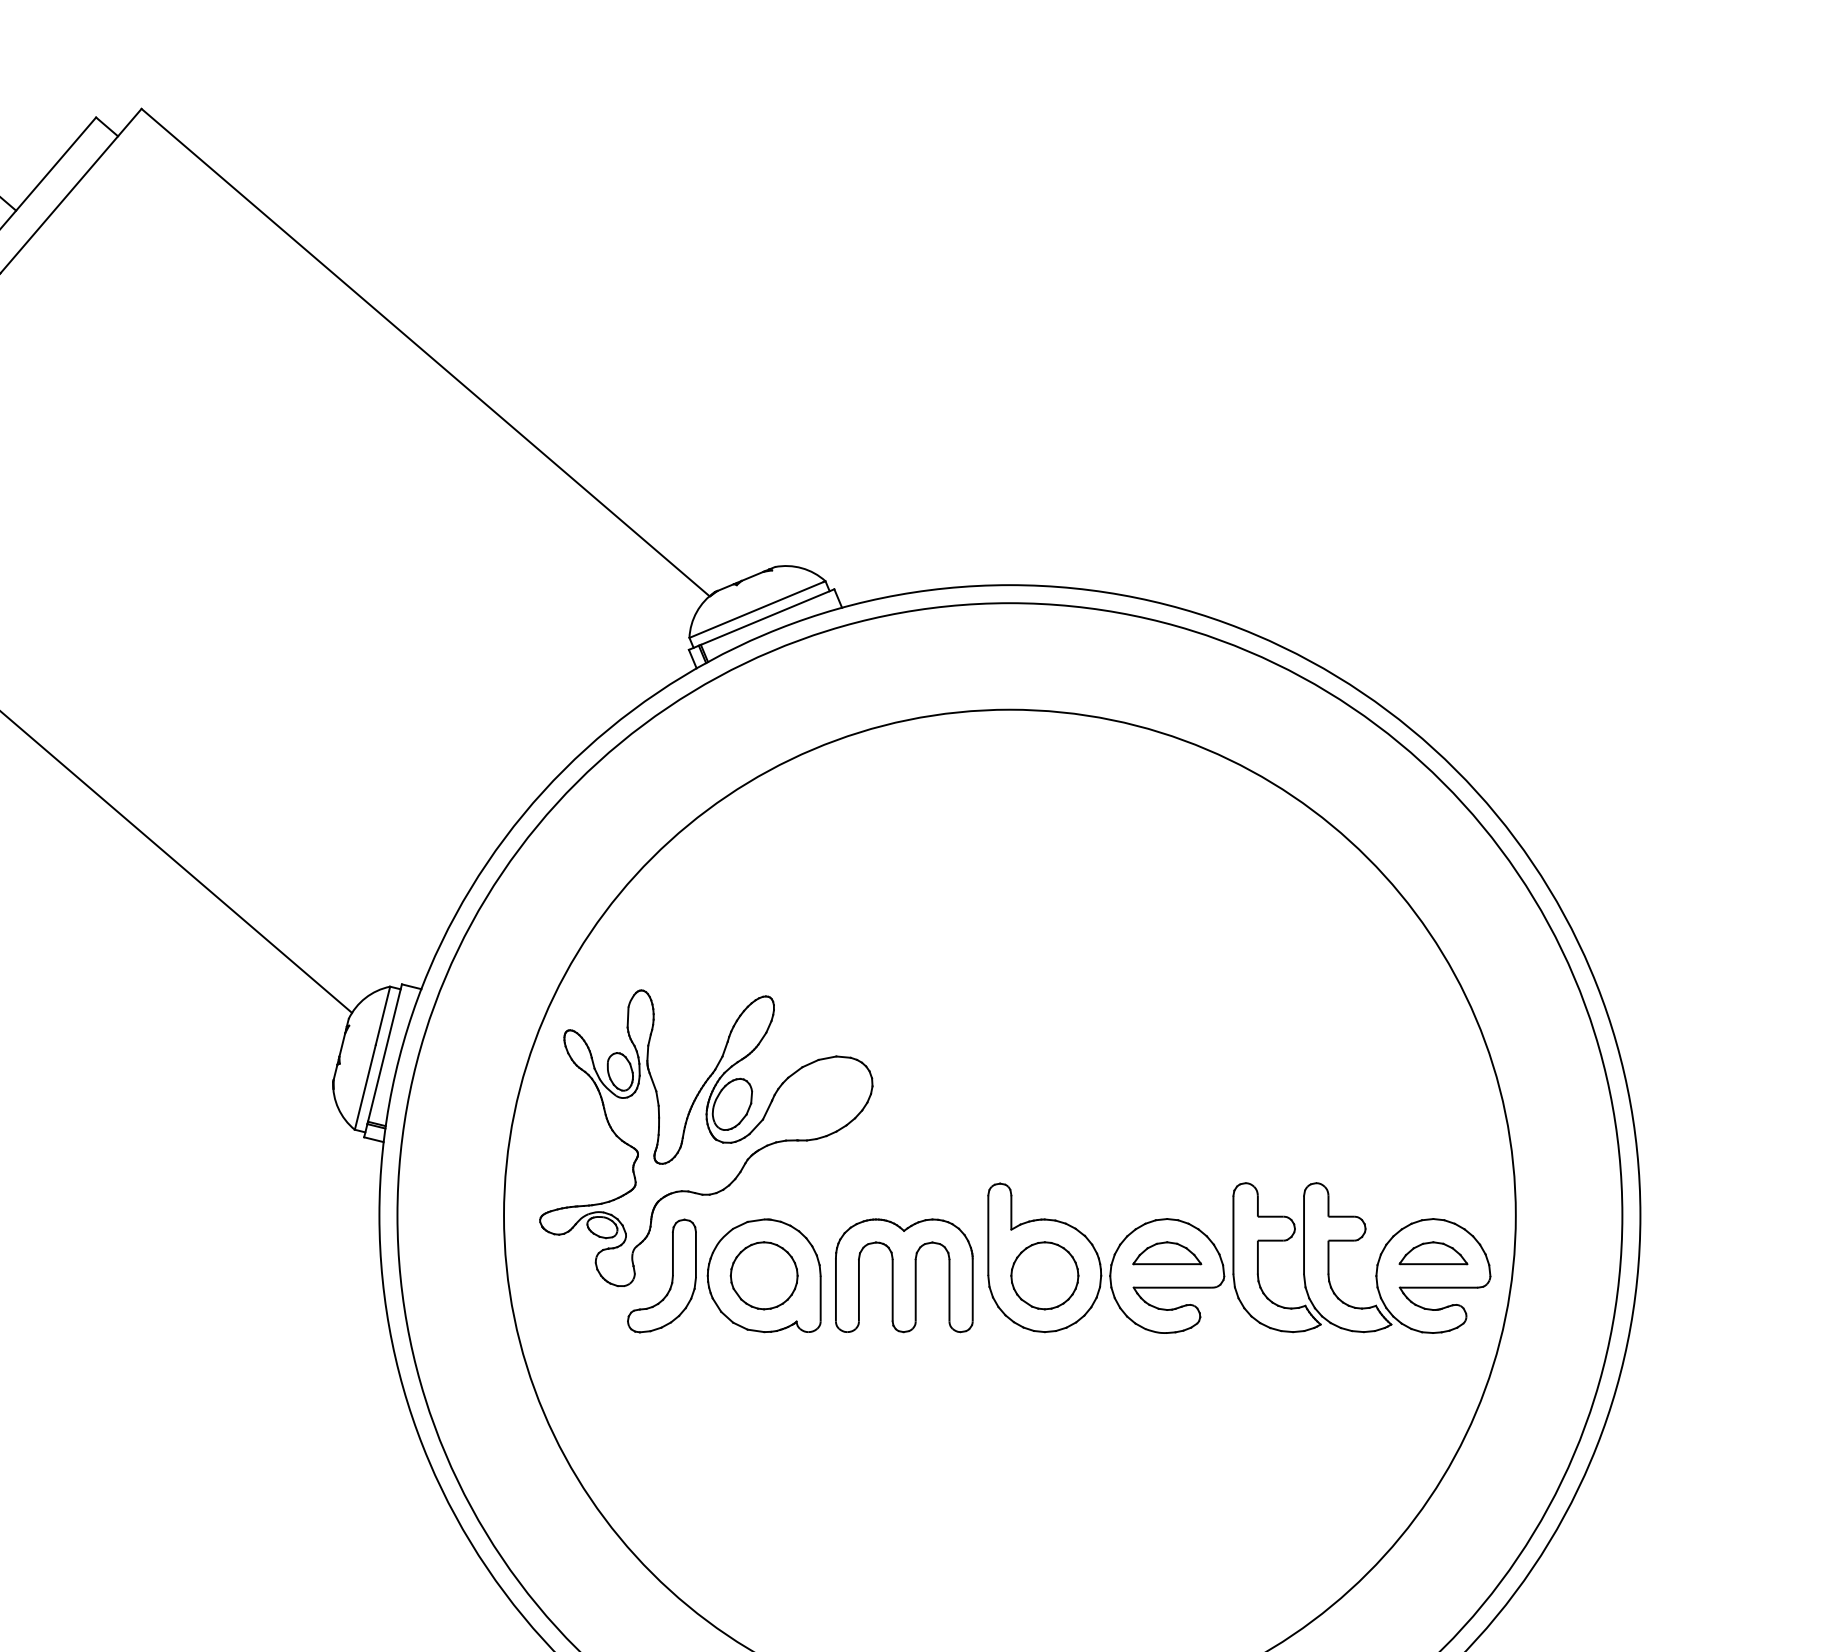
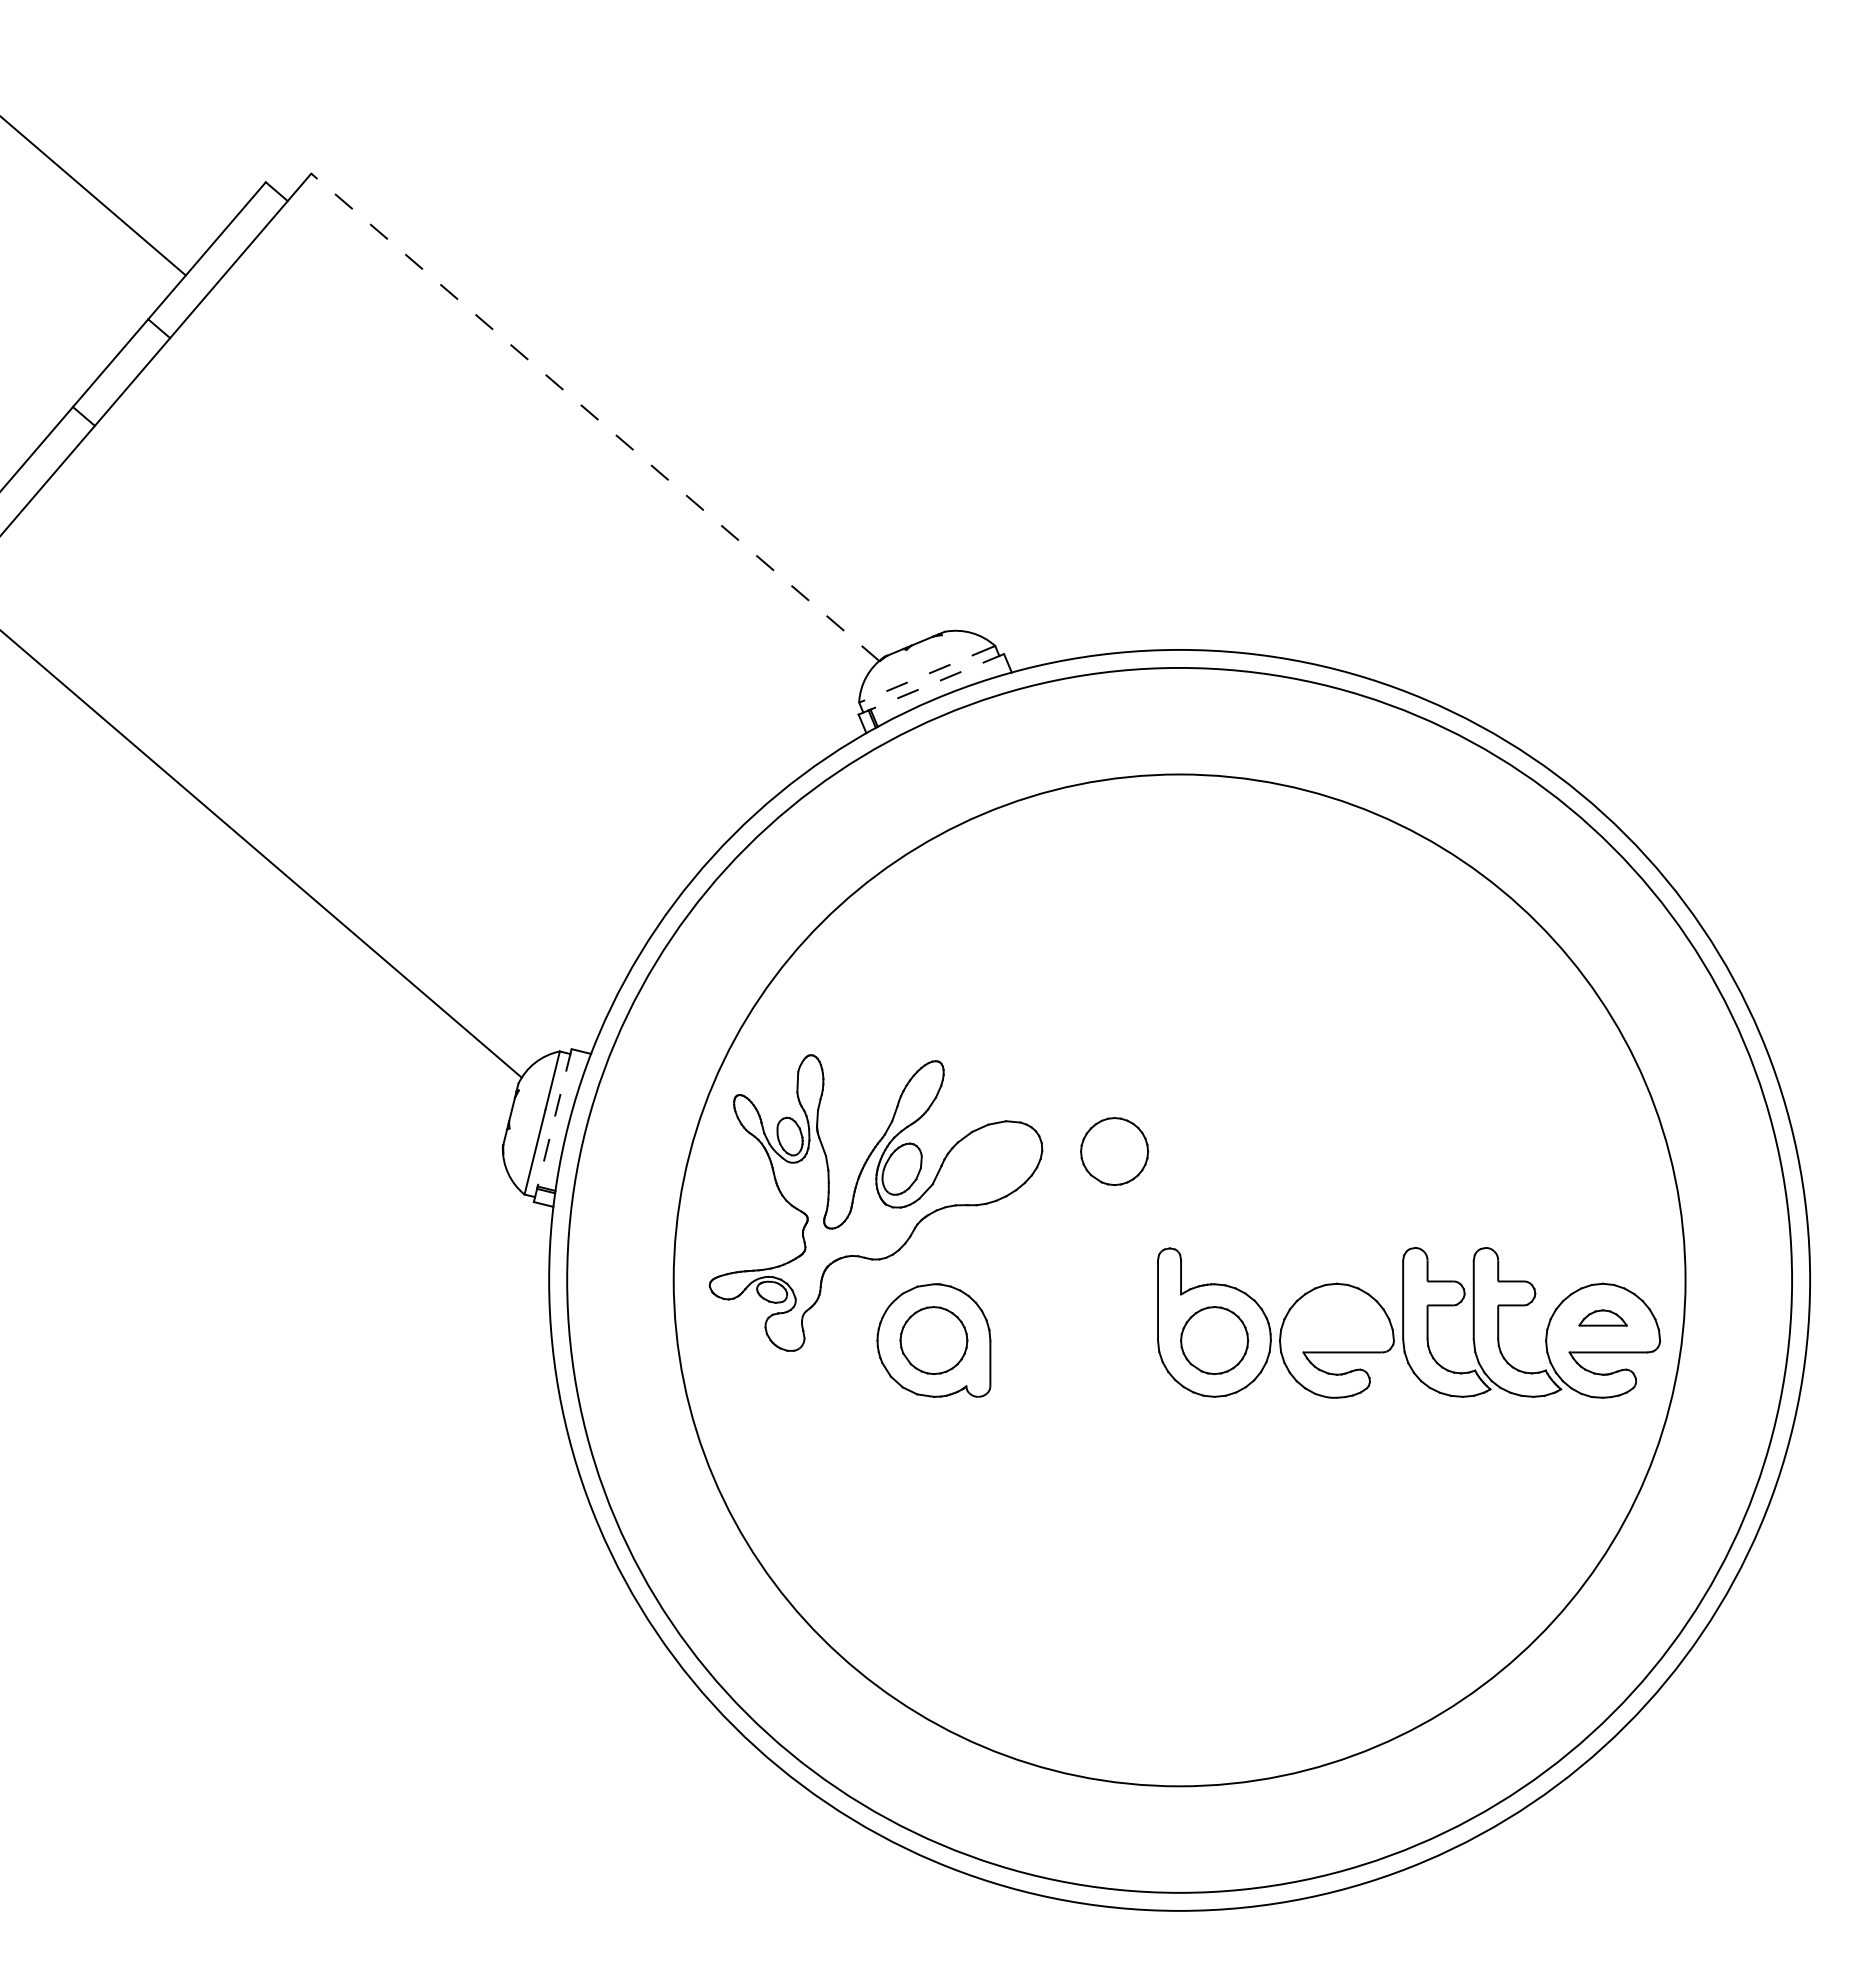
line: (424, 352) -> (594, 417), solid -> dashed
line: (756, 609) -> (926, 674), solid -> dashed
line: (766, 617) -> (936, 682), solid -> dashed
line: (384, 1052) -> (554, 1117), solid -> dashed
part: (944, 1086) -> (1114, 1151), added
part: (1166, 1252) -> (1336, 1317), removed
part: (1432, 1252) -> (1602, 1317), size x0.7
part: (671, 1275) -> (841, 1340), removed
part: (903, 1275) -> (1073, 1340), removed

